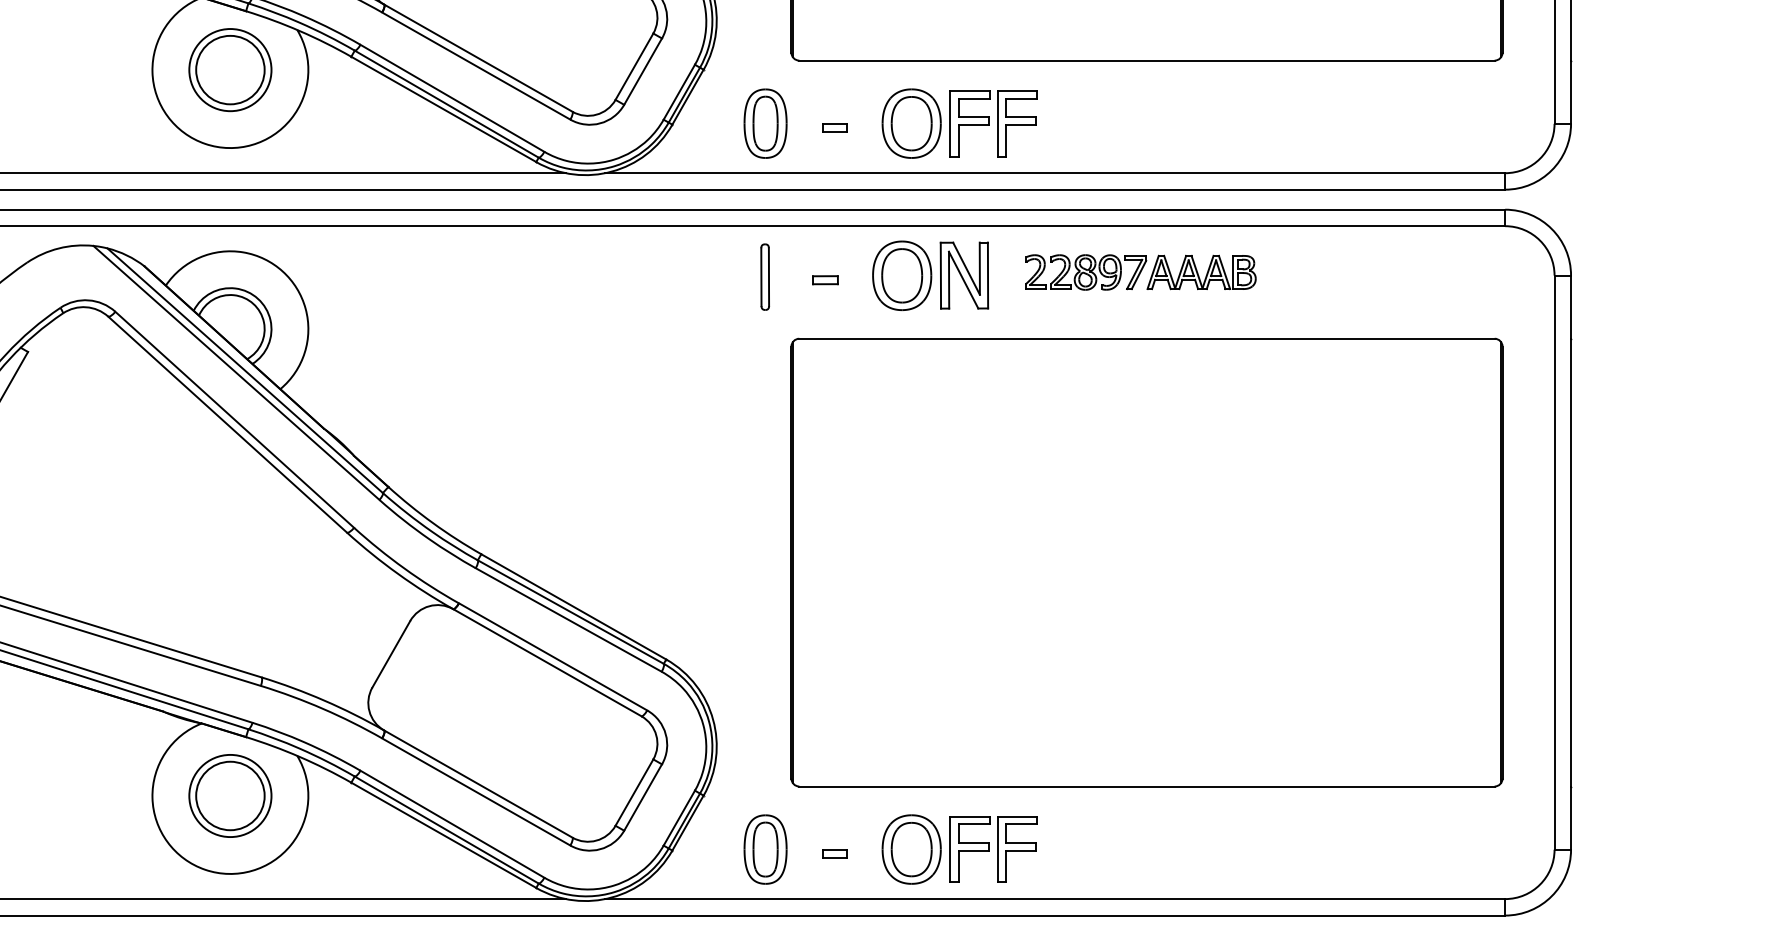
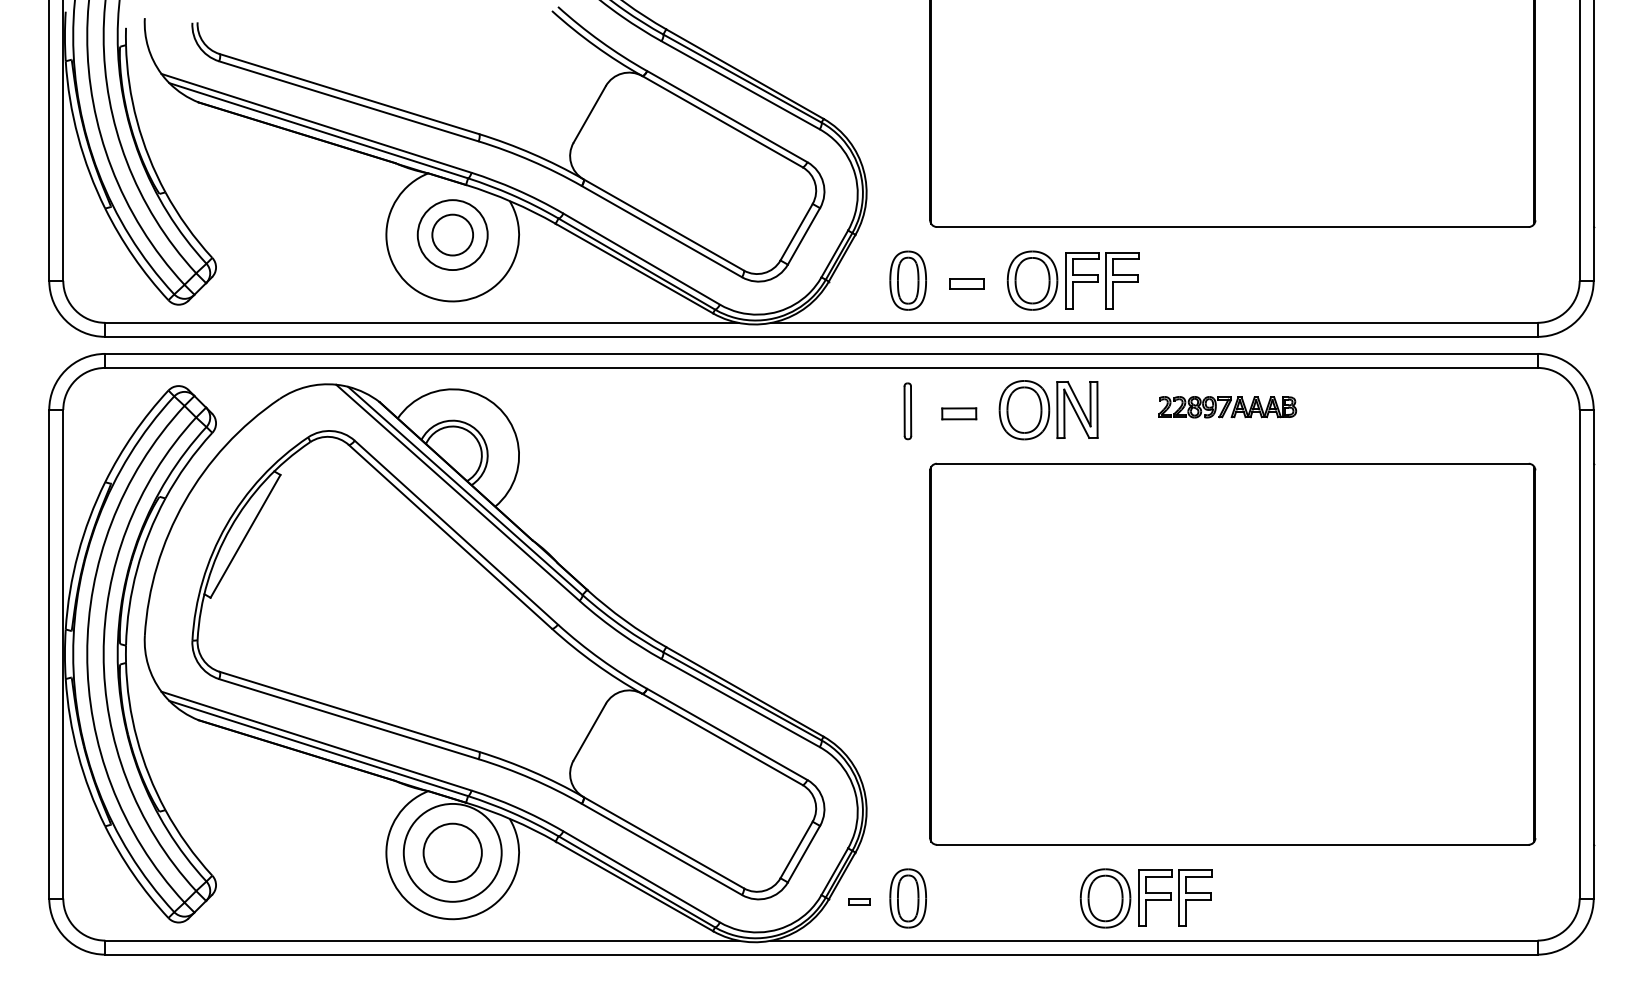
circle: (230, 69) -> (452, 234), size x0.7
part: (835, 128) -> (967, 284), size x1.6
part: (1140, 271) -> (1227, 406), size x0.7
part: (824, 279) -> (958, 413), size x1.6
circle: (230, 795) -> (452, 852), size x1.4
part: (958, 849) -> (1145, 898), moved
part: (835, 853) -> (859, 901), moved

